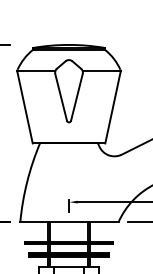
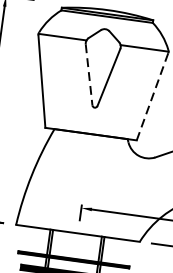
line: (61, 97) -> (89, 75), solid -> dashed
line: (112, 108) -> (151, 97), solid -> dashed

